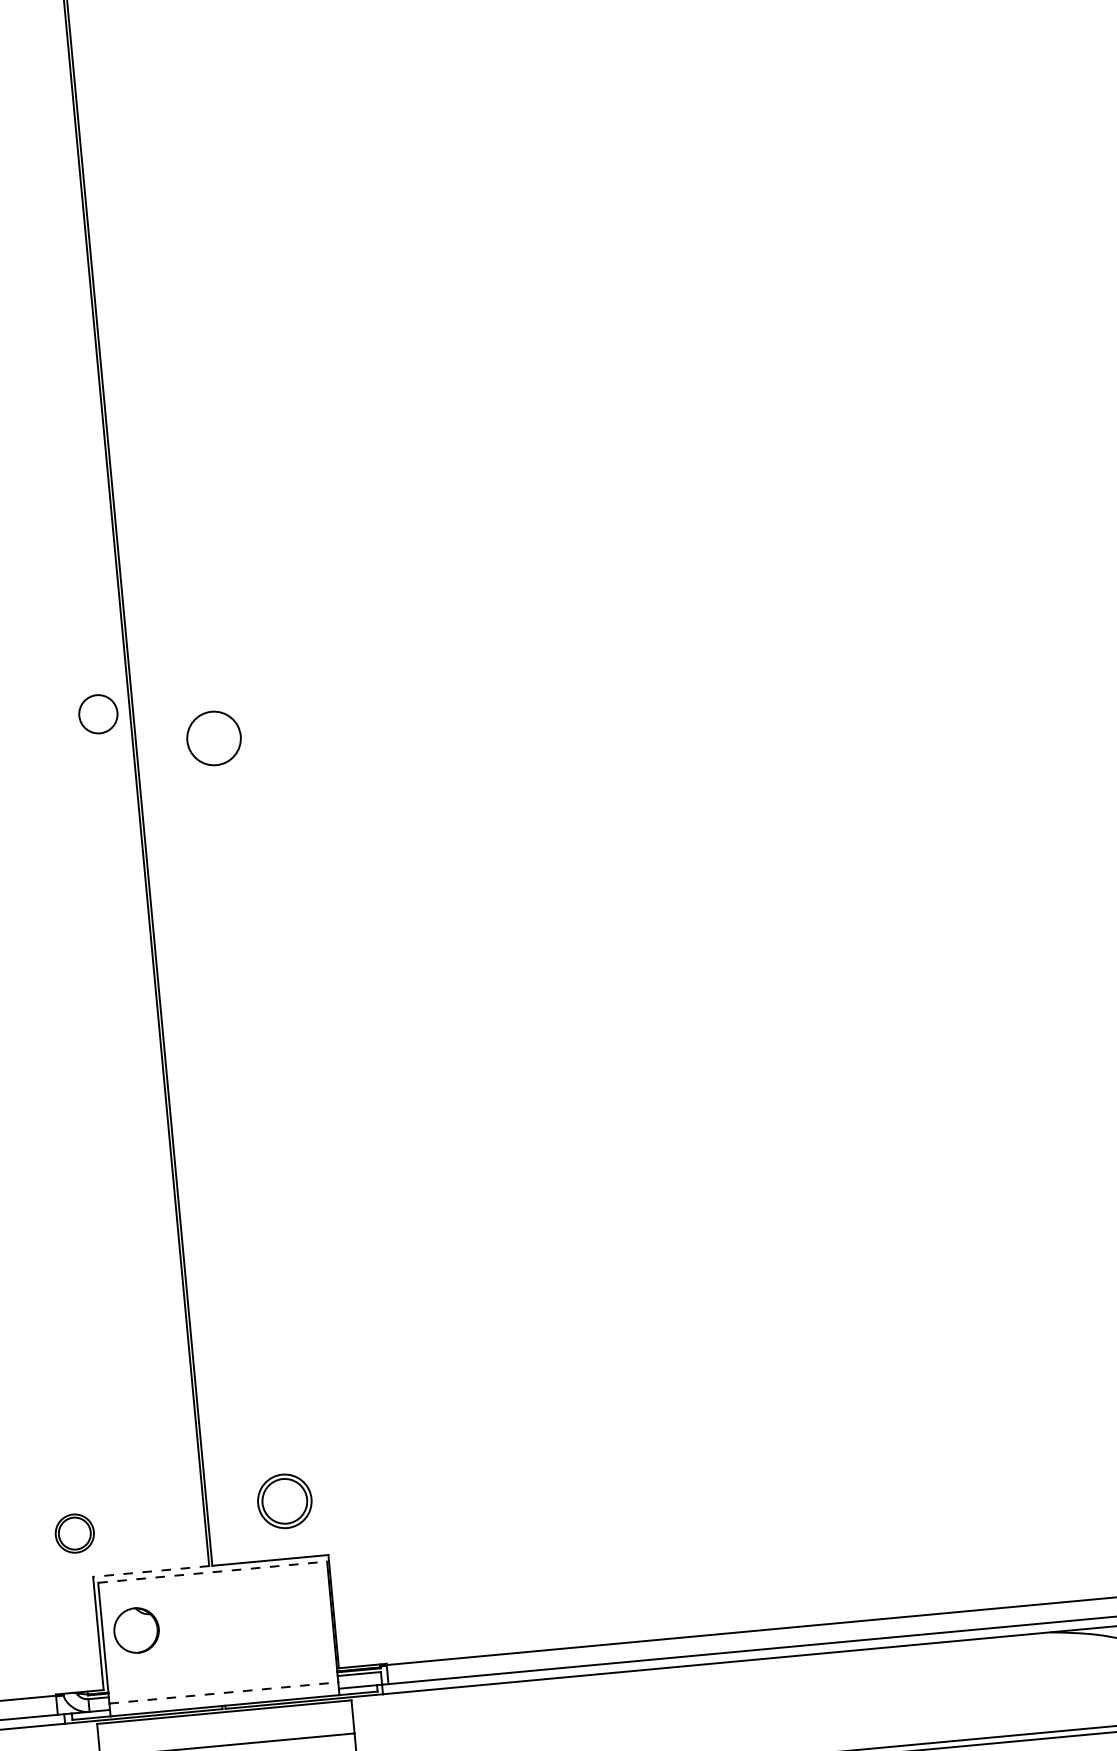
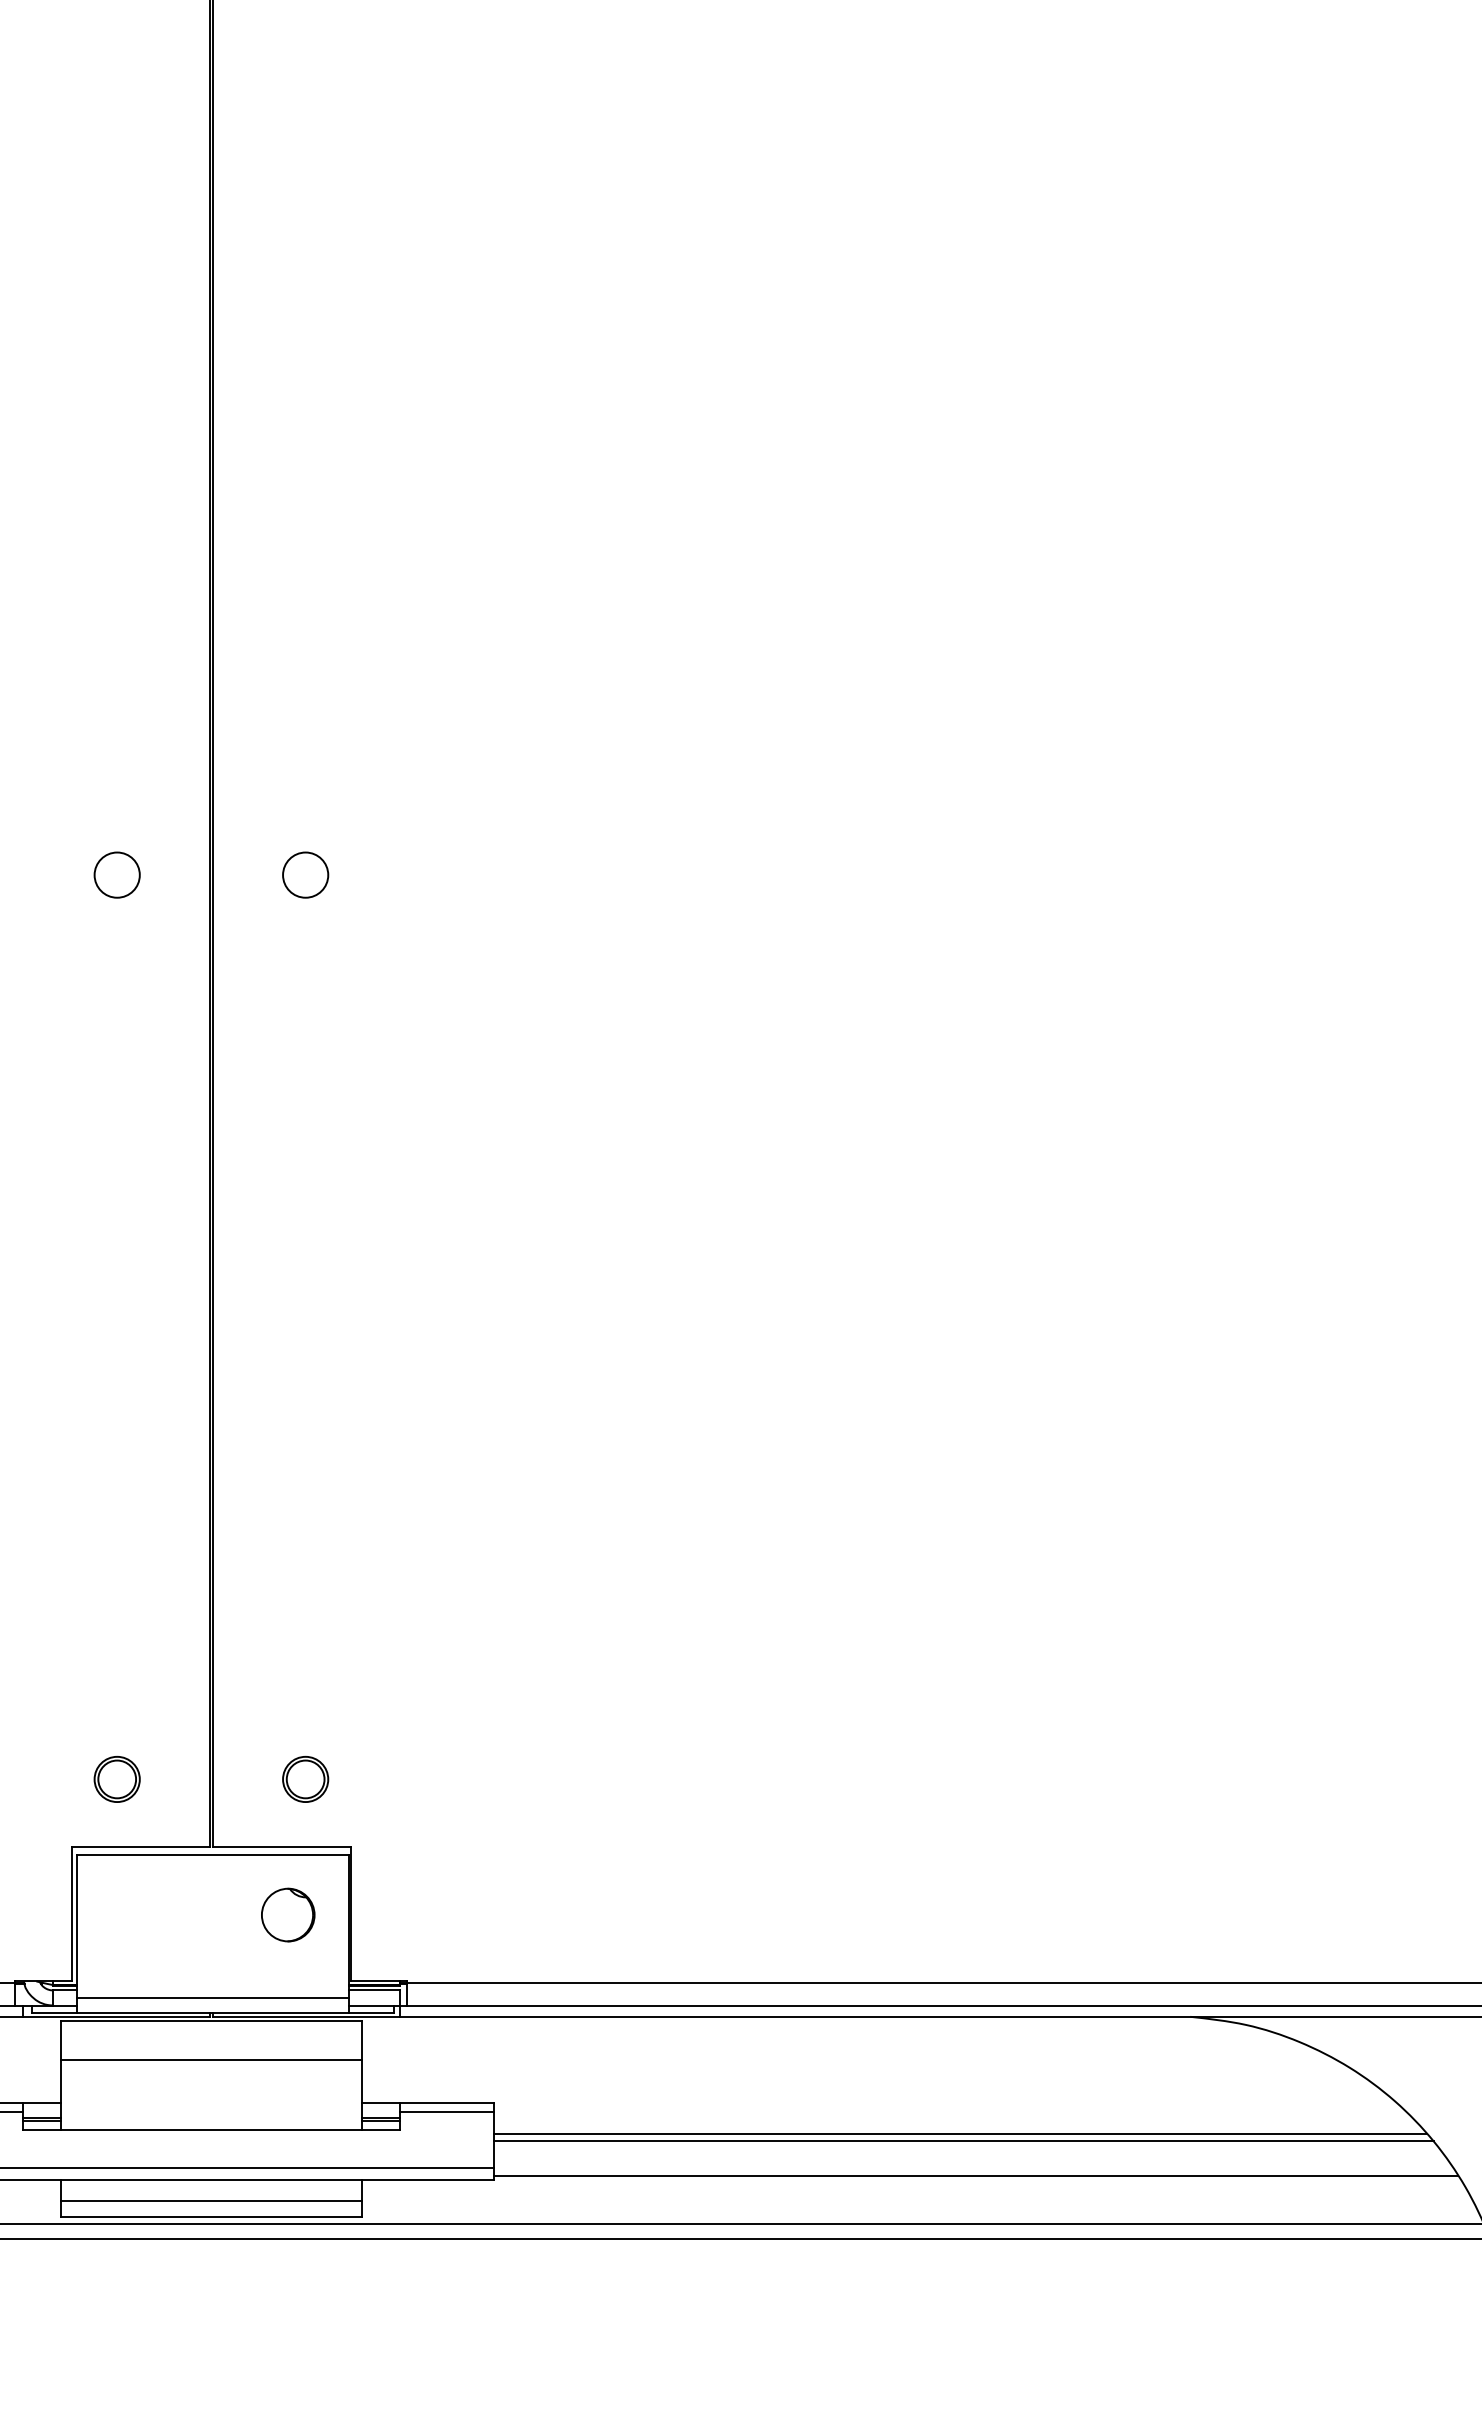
circle: (97, 713) -> (116, 874), moved
circle: (214, 737) -> (305, 874), size x0.71
part: (284, 1501) -> (305, 1779), size x0.71
part: (74, 1533) -> (116, 1779), moved
line: (150, 1571) -> (140, 1847), dashed -> solid
line: (212, 1571) -> (212, 1854), dashed -> solid
part: (136, 1630) -> (288, 1914), moved
line: (223, 1692) -> (212, 1997), dashed -> solid

